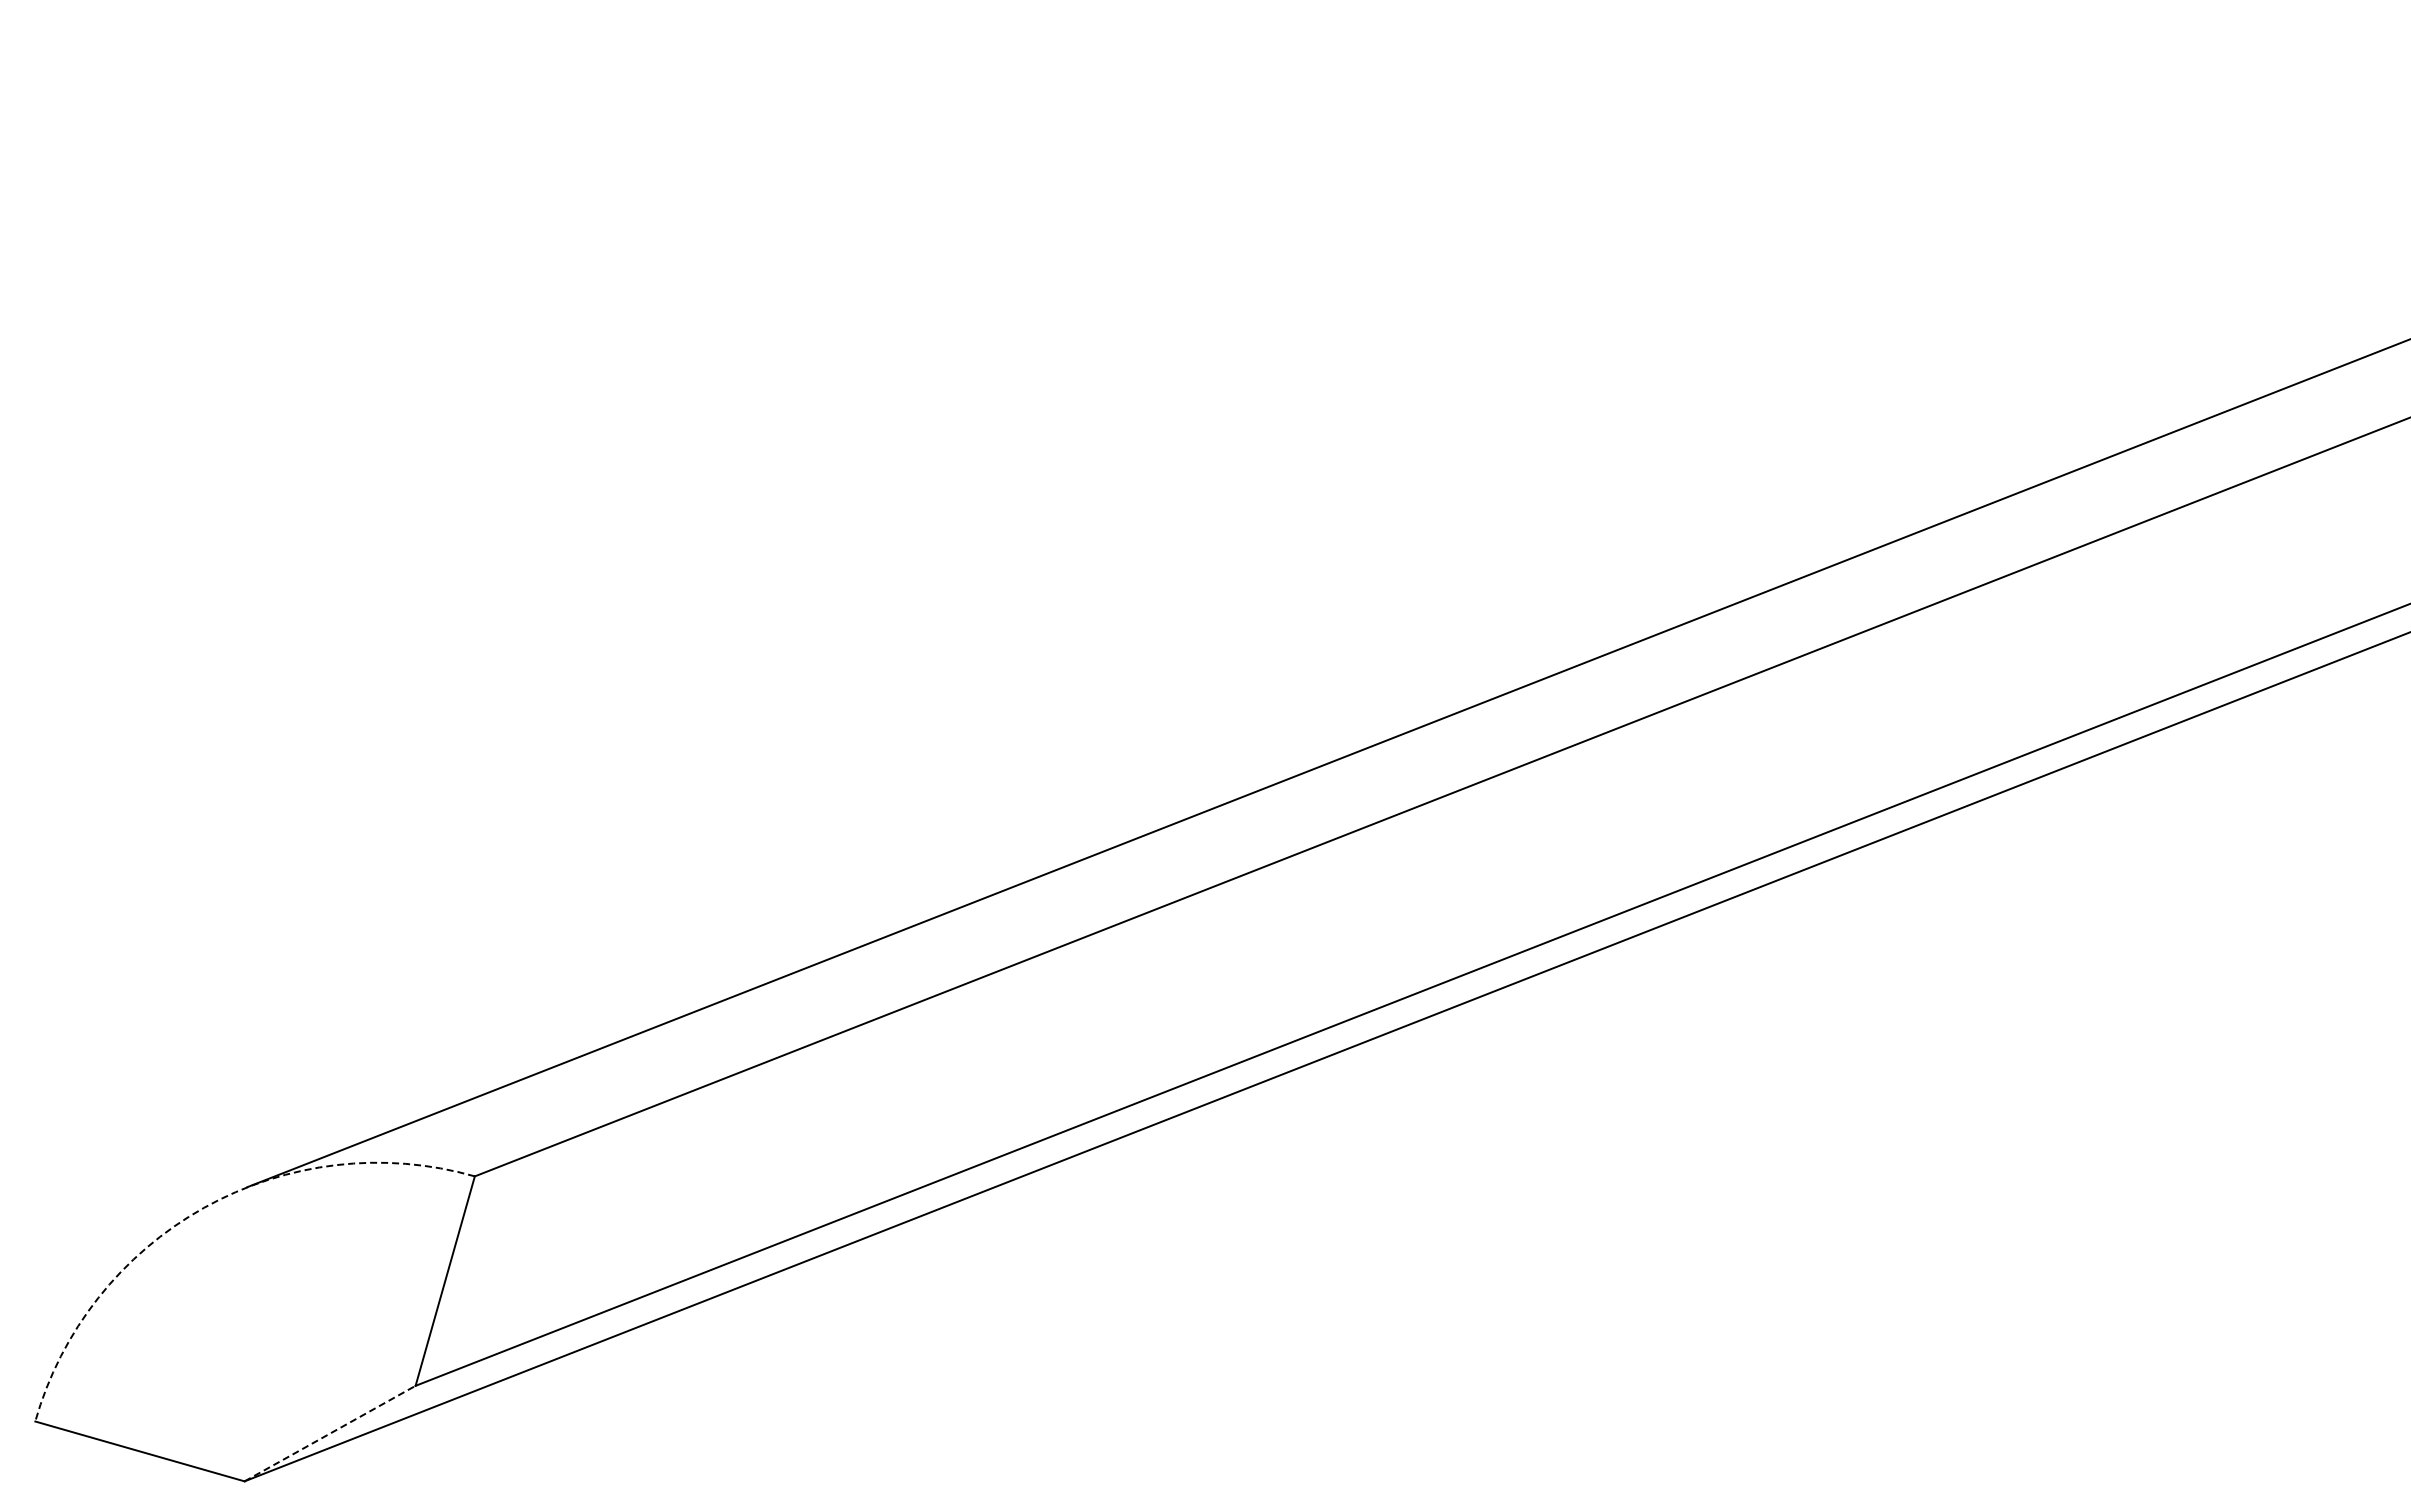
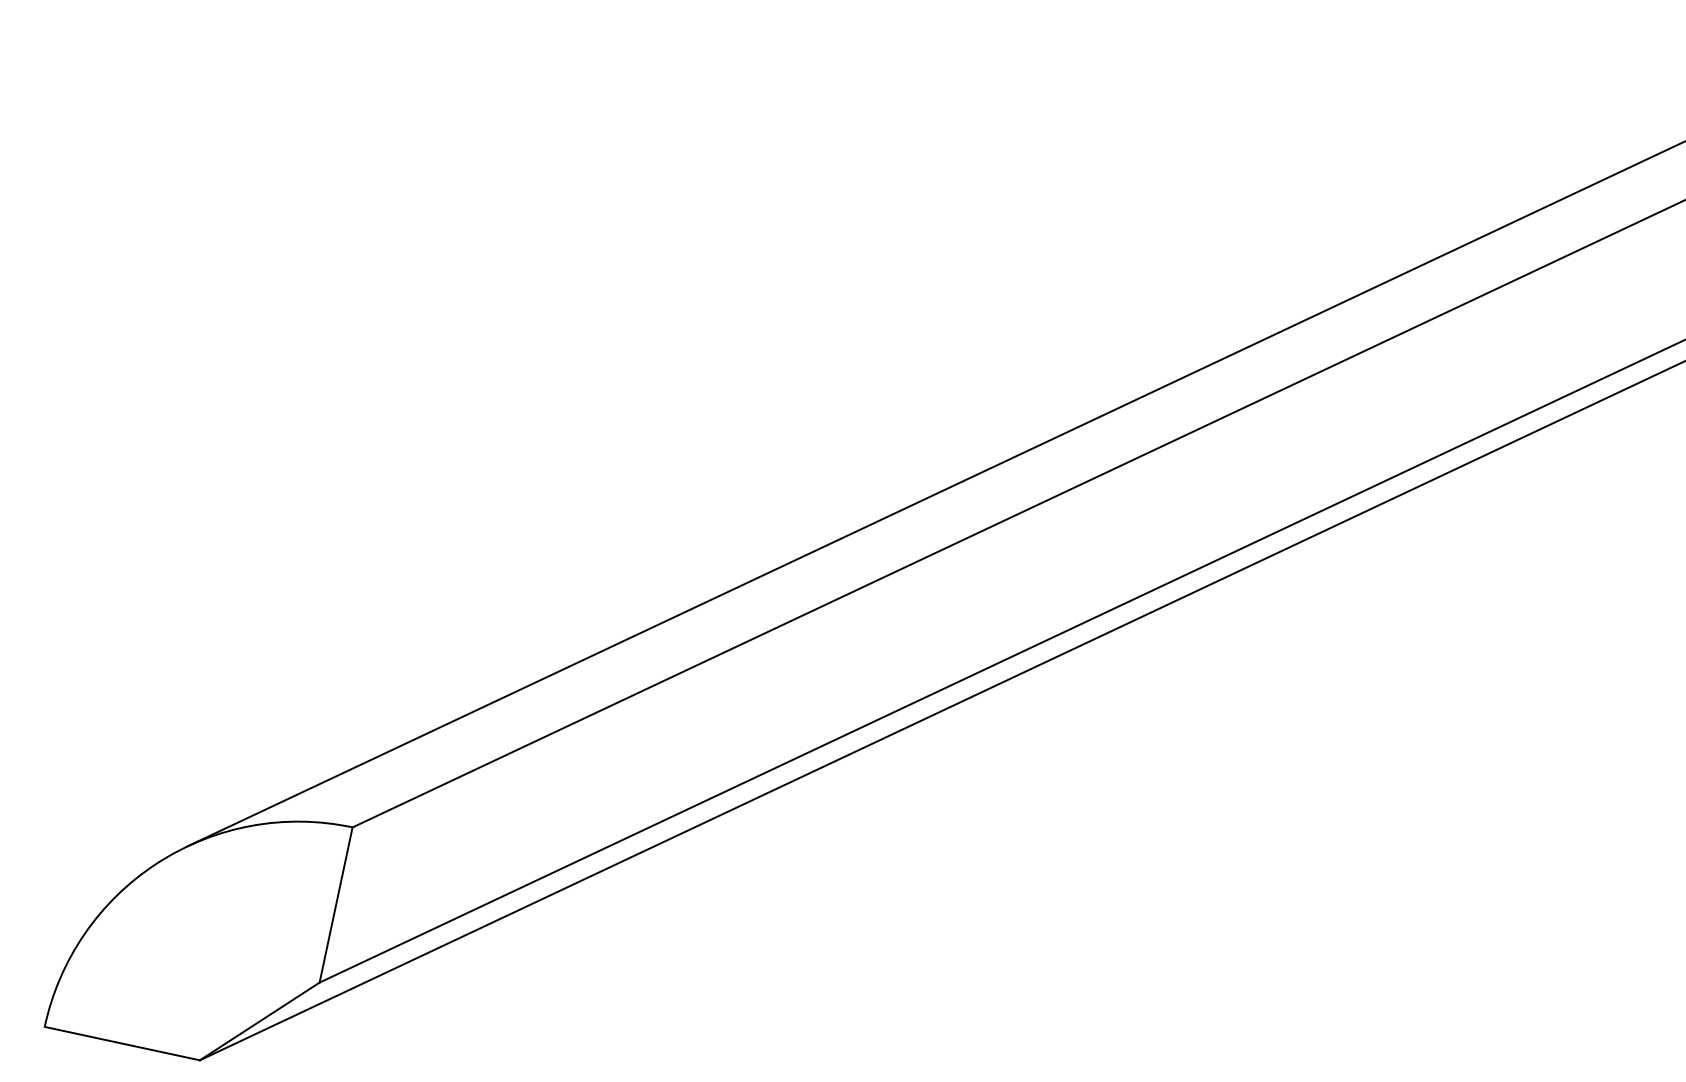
arc: (204, 1207) -> (157, 863), dashed -> solid
line: (330, 1433) -> (260, 1021), dashed -> solid

